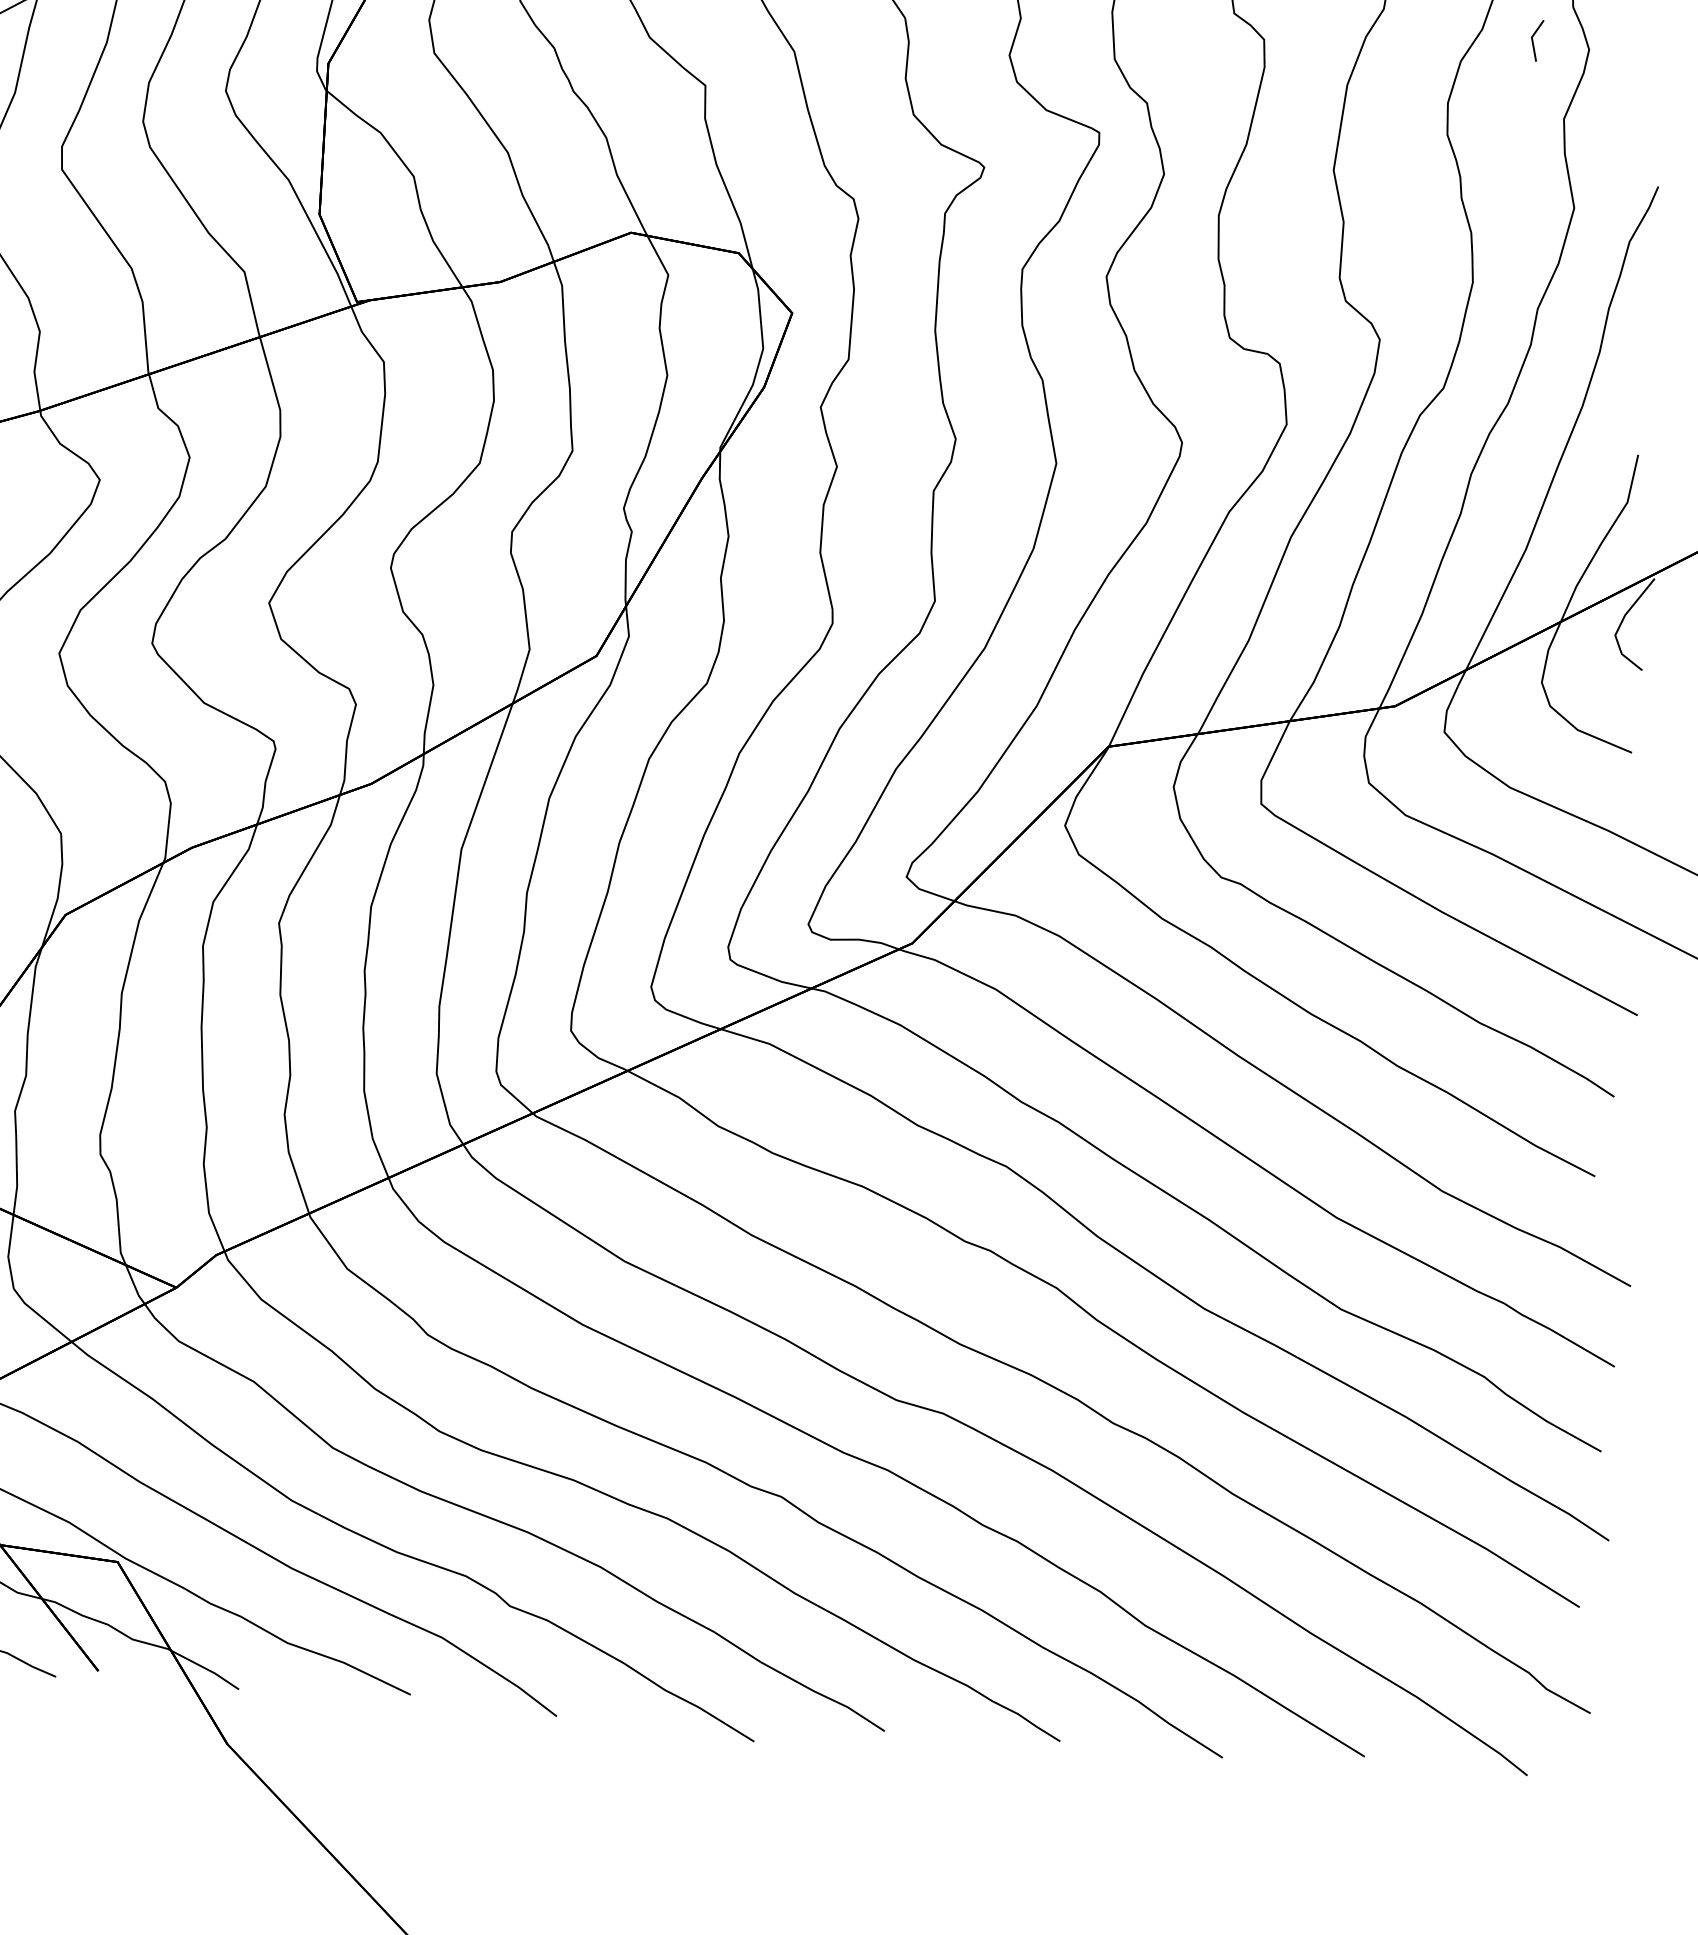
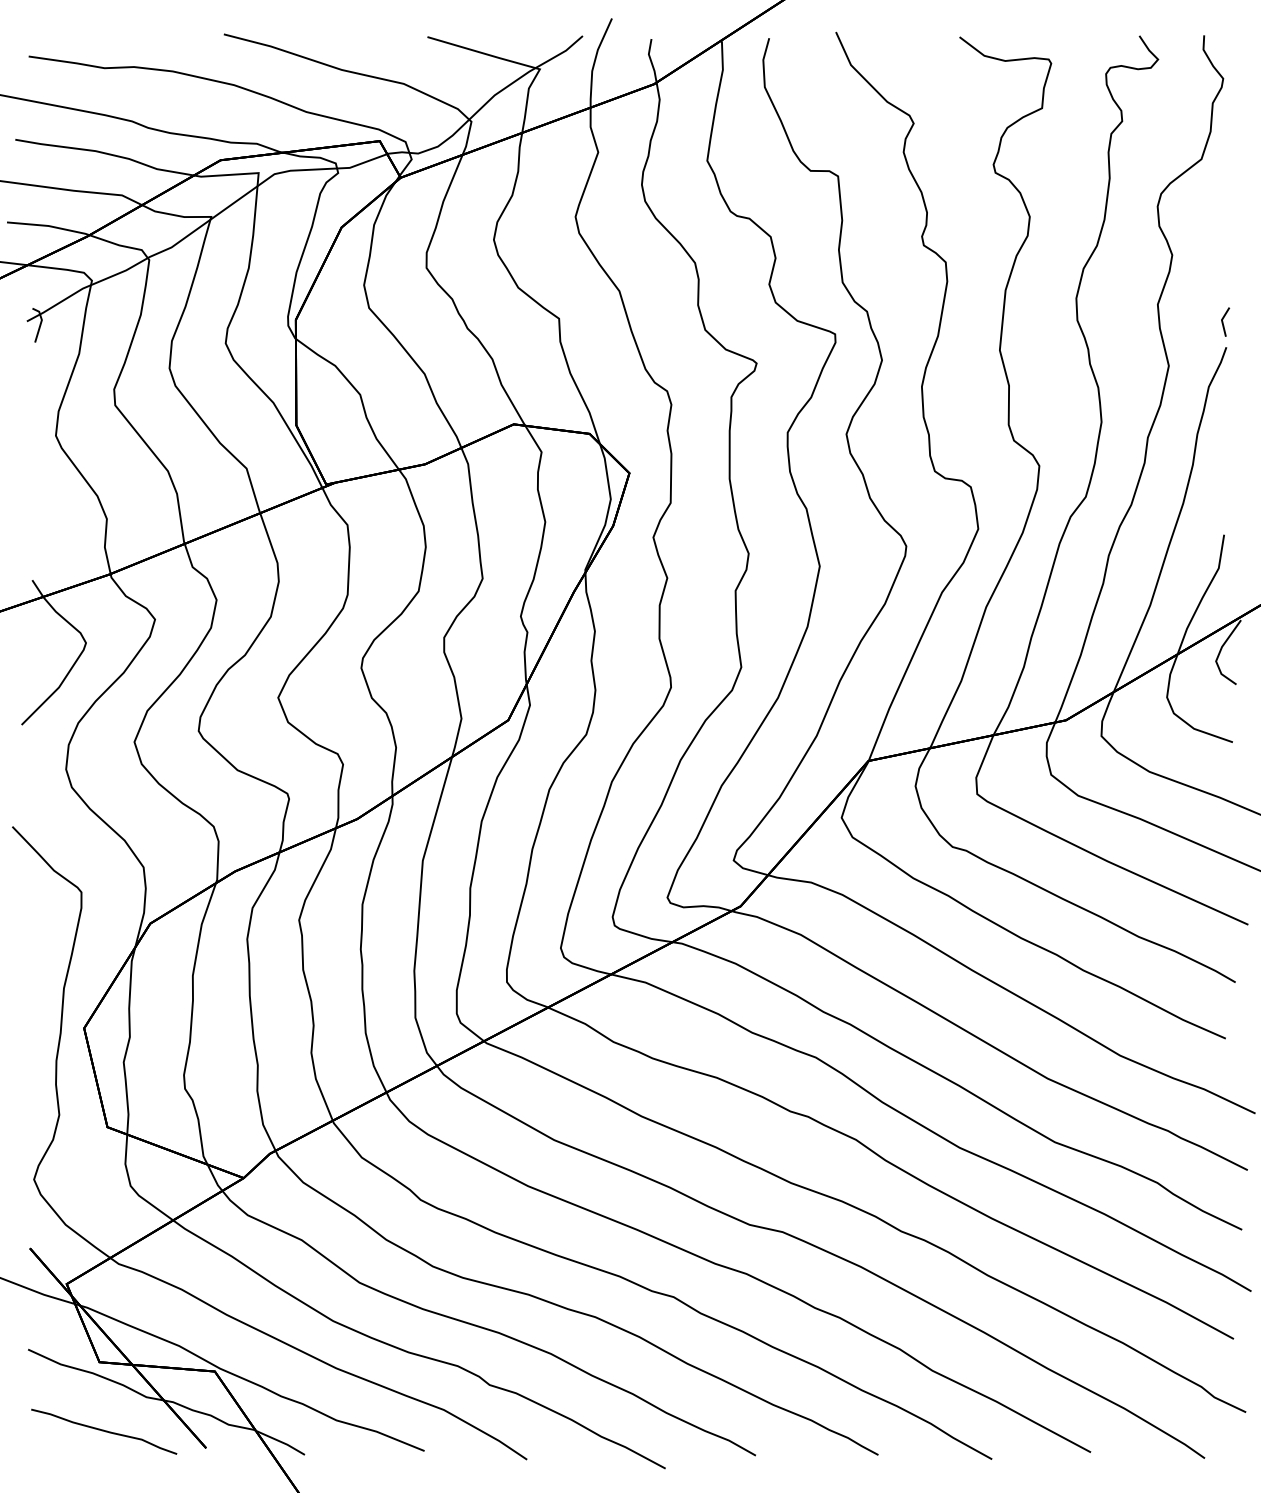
line: (1534, 39) -> (1223, 321), moved

